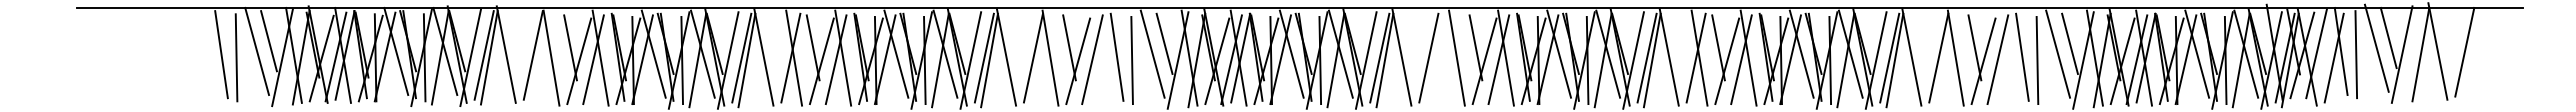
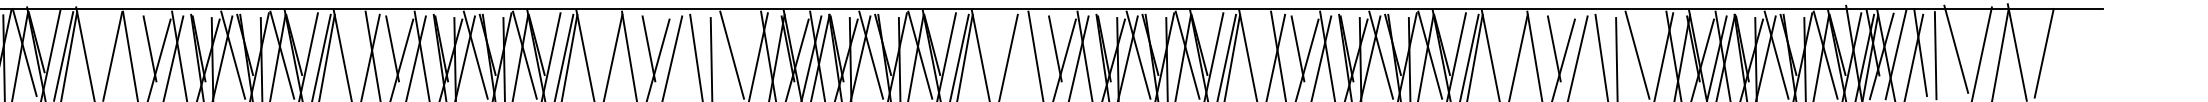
line: (2388, 37) -> (1967, 38), removed
line: (1164, 43) -> (743, 44), removed
line: (2069, 43) -> (1648, 44), removed

